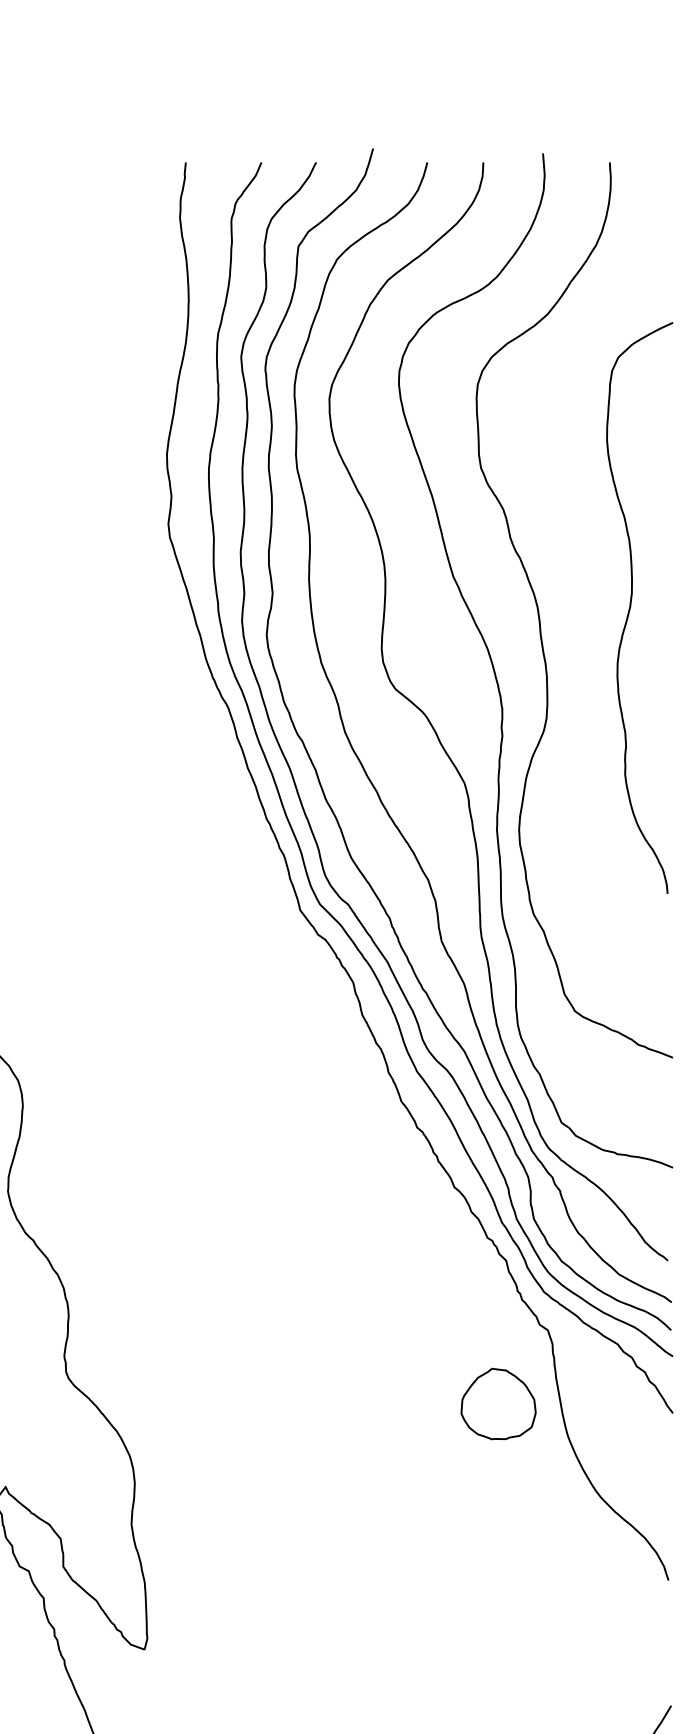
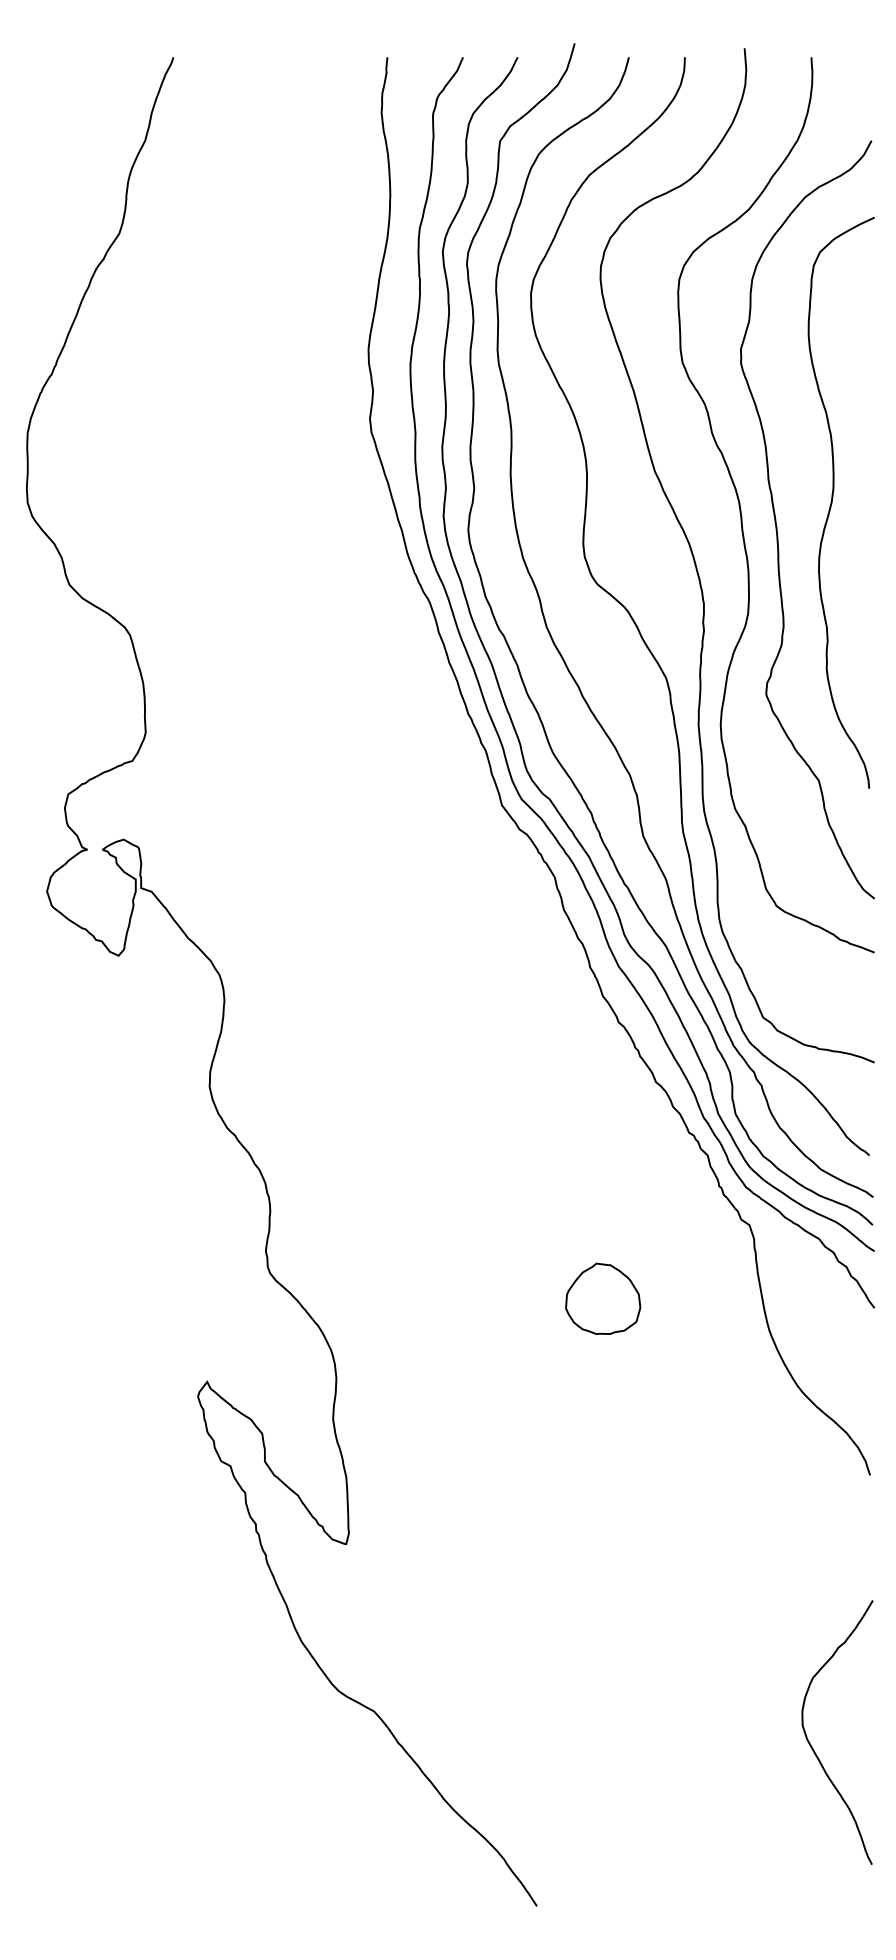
curve: (575, 631) -> (777, 526), added
part: (498, 1403) -> (603, 1298), moved

